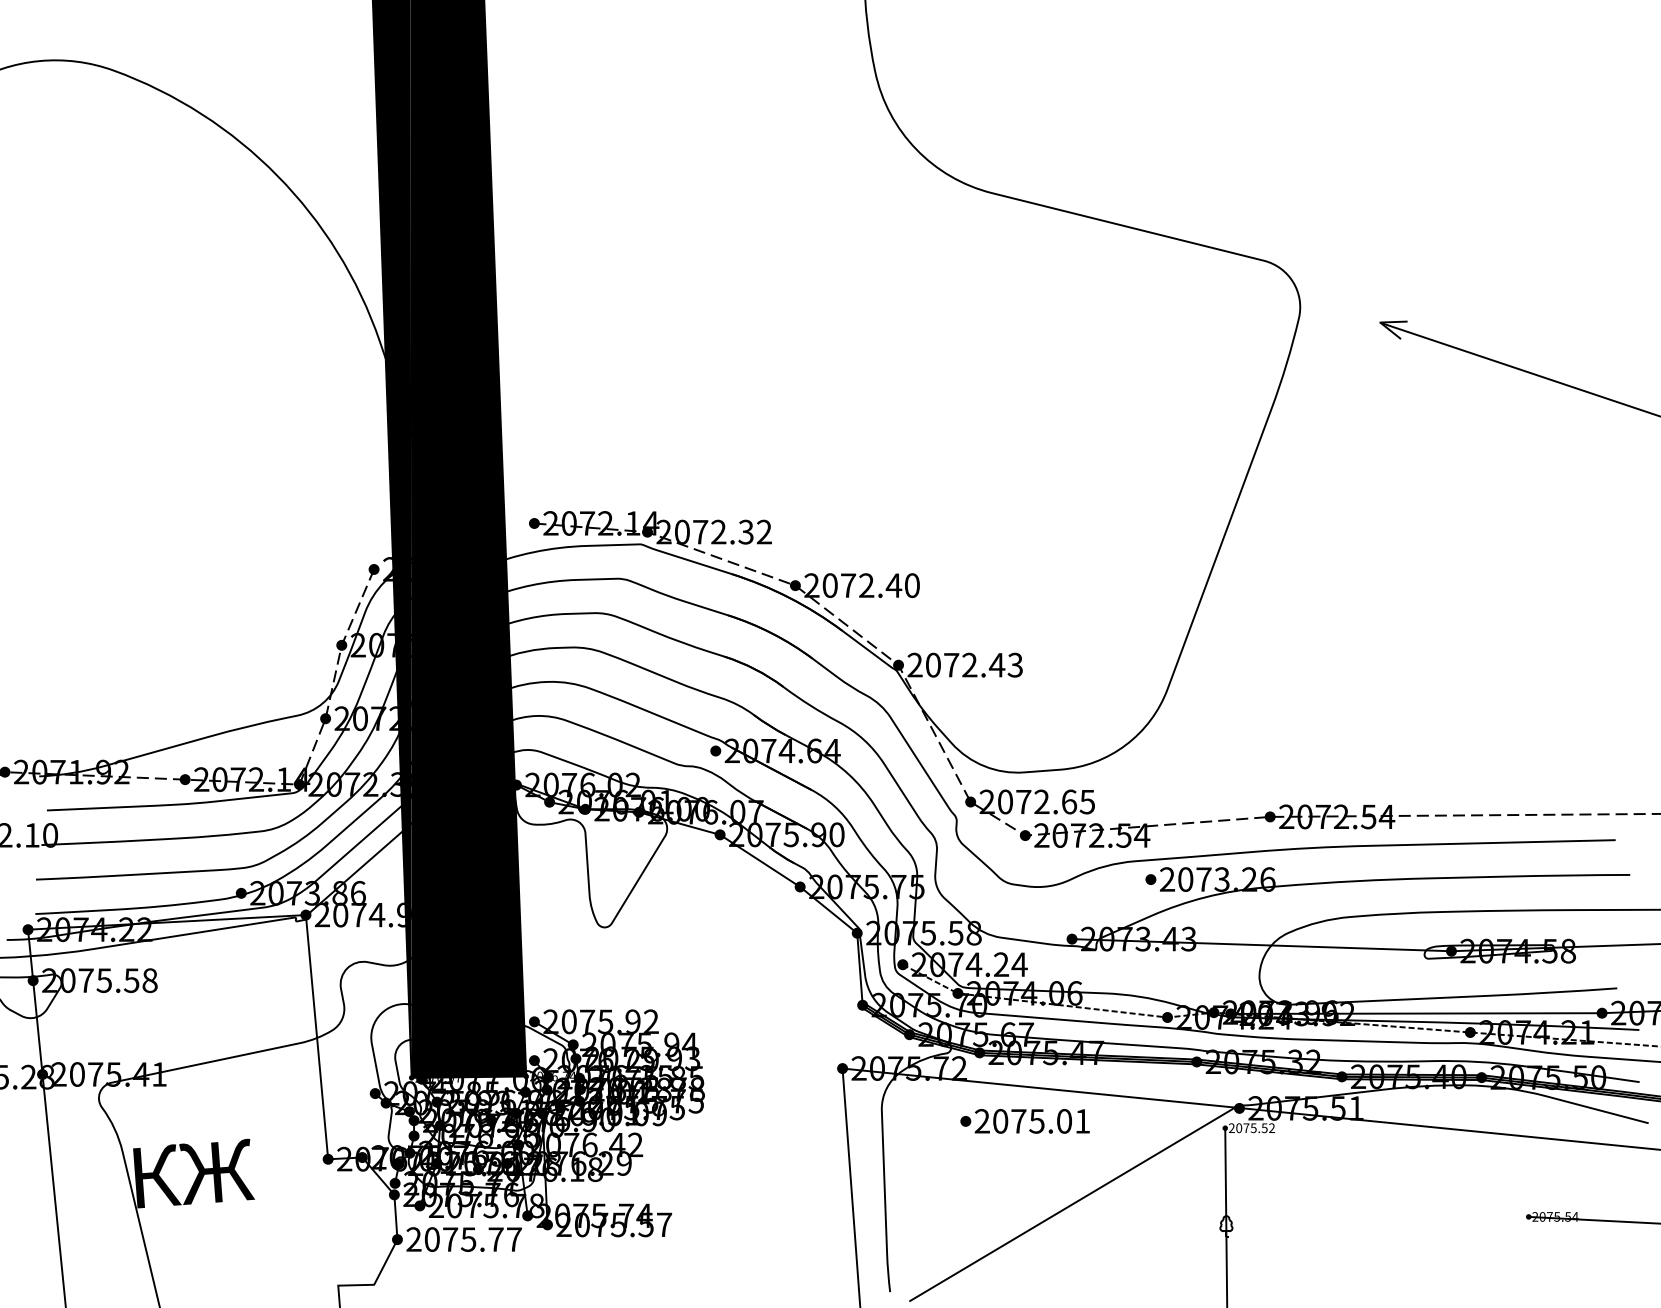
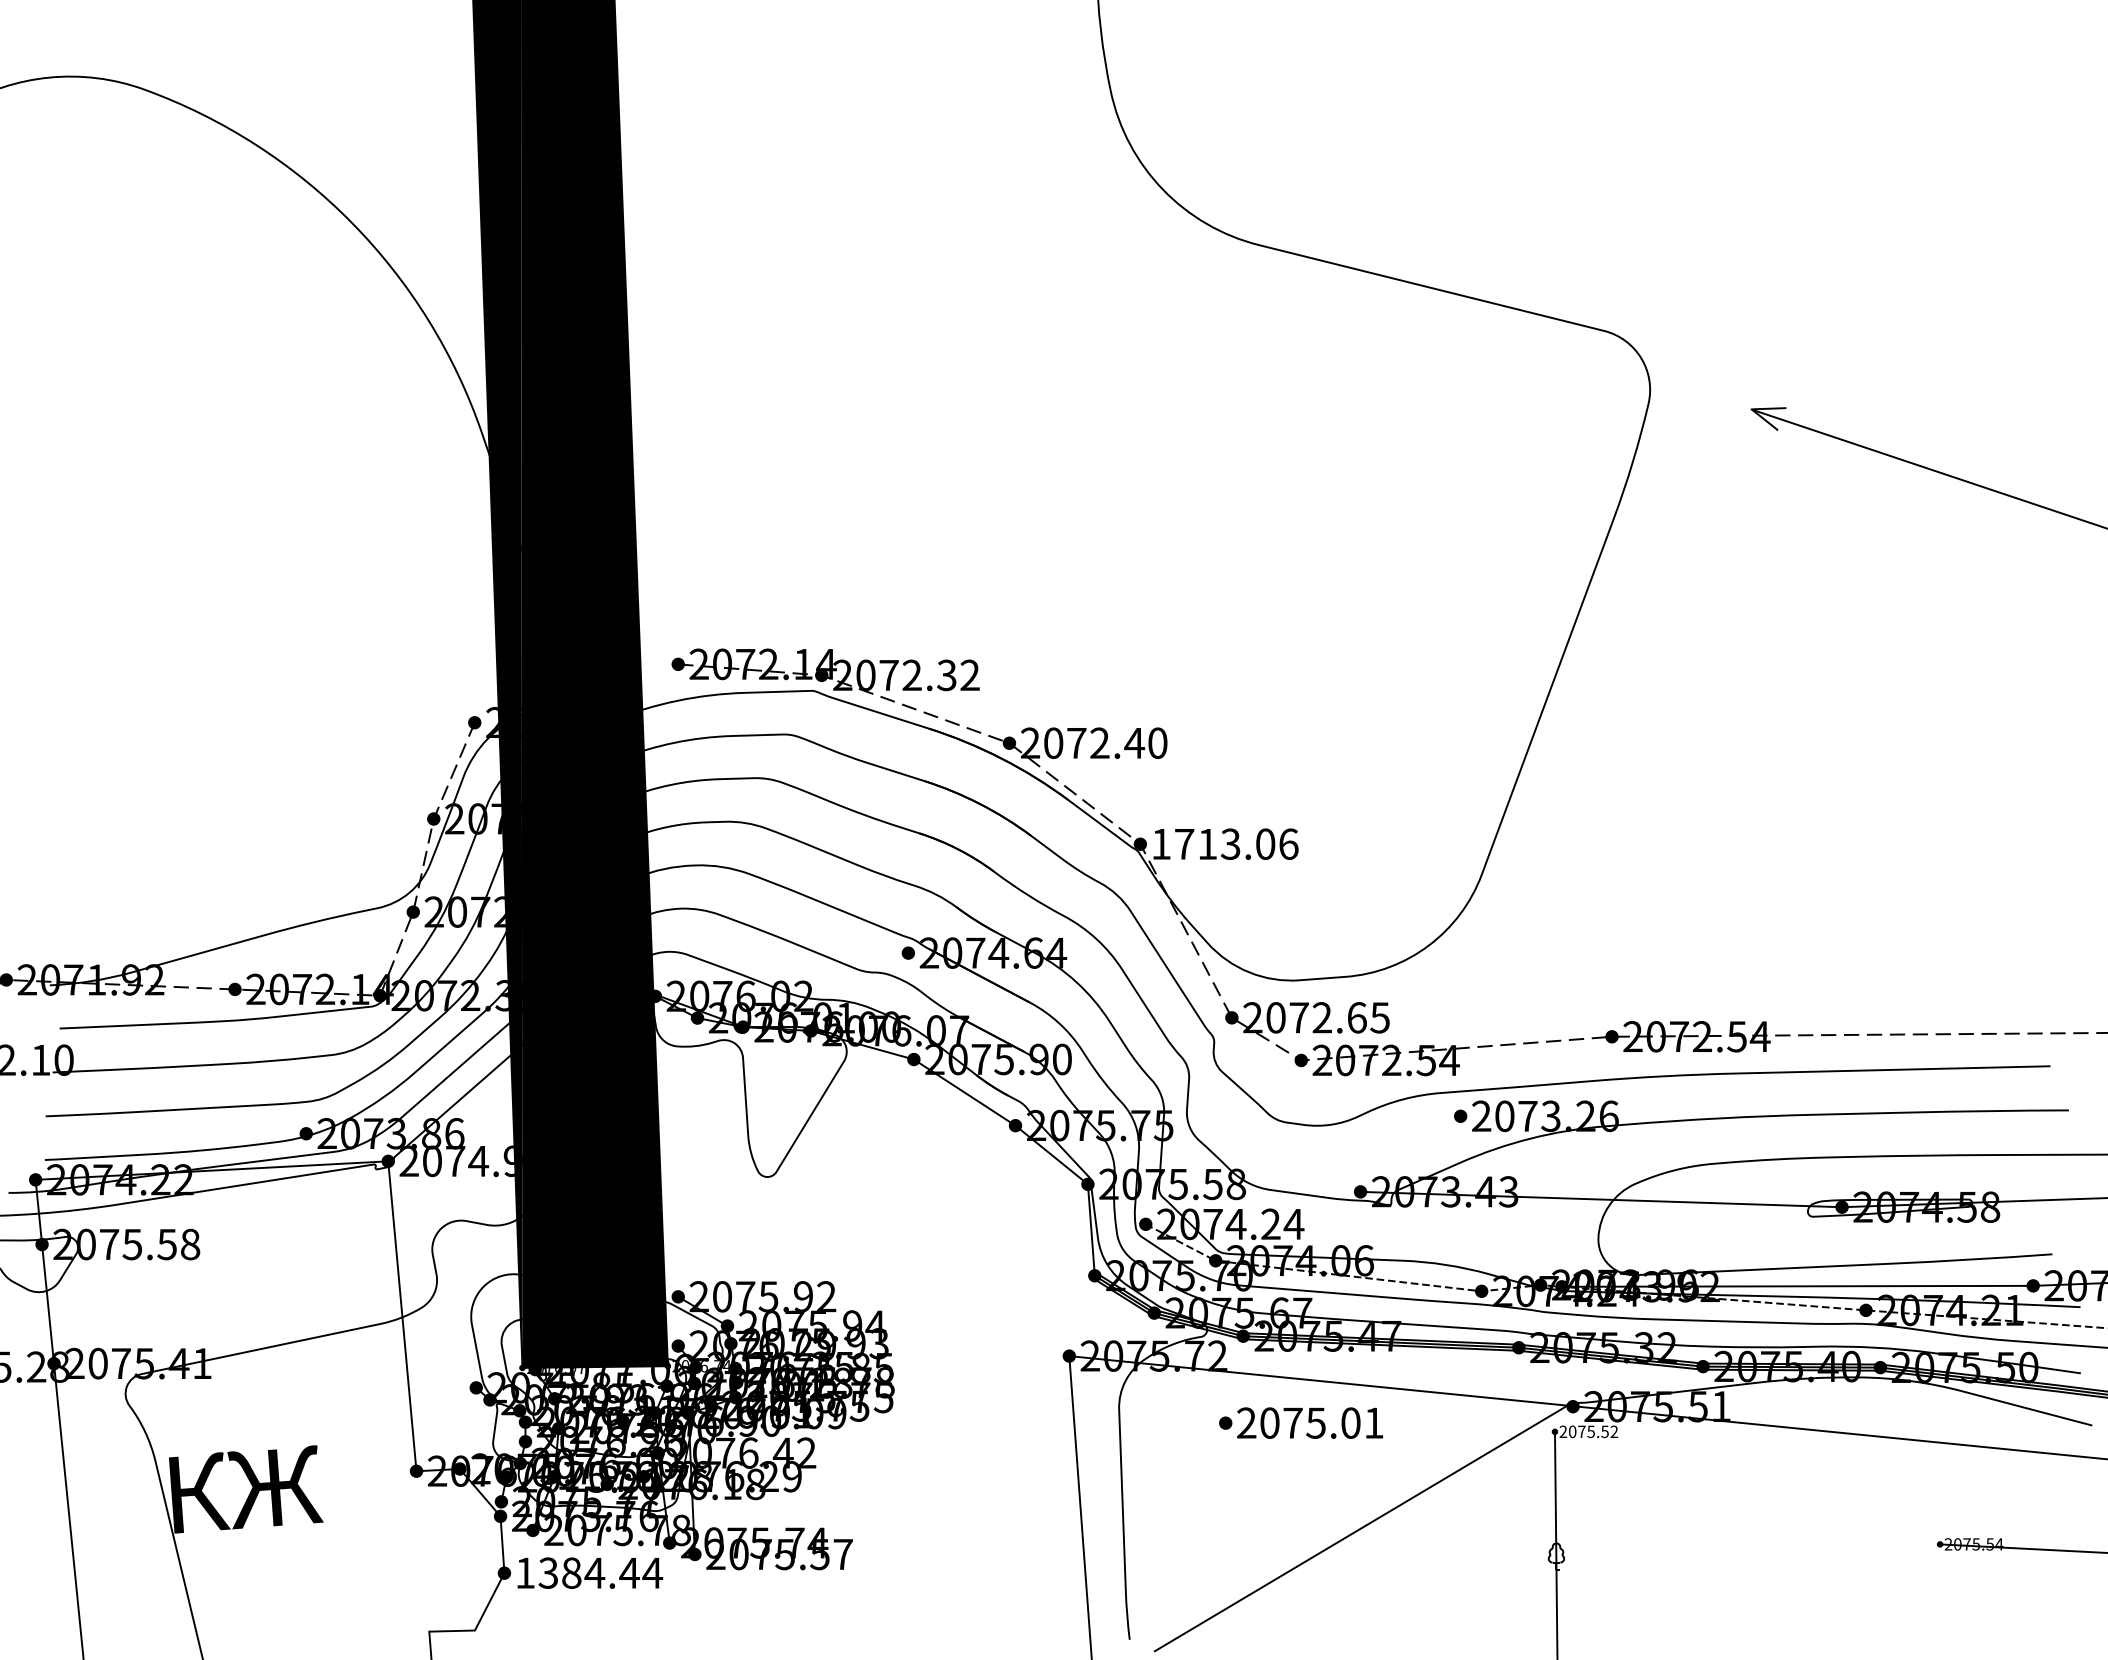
text: (965, 664) -> (1225, 843), 2072.43 -> 1713.06
text: (464, 1239) -> (589, 1573), 2075.77 -> 1384.44

